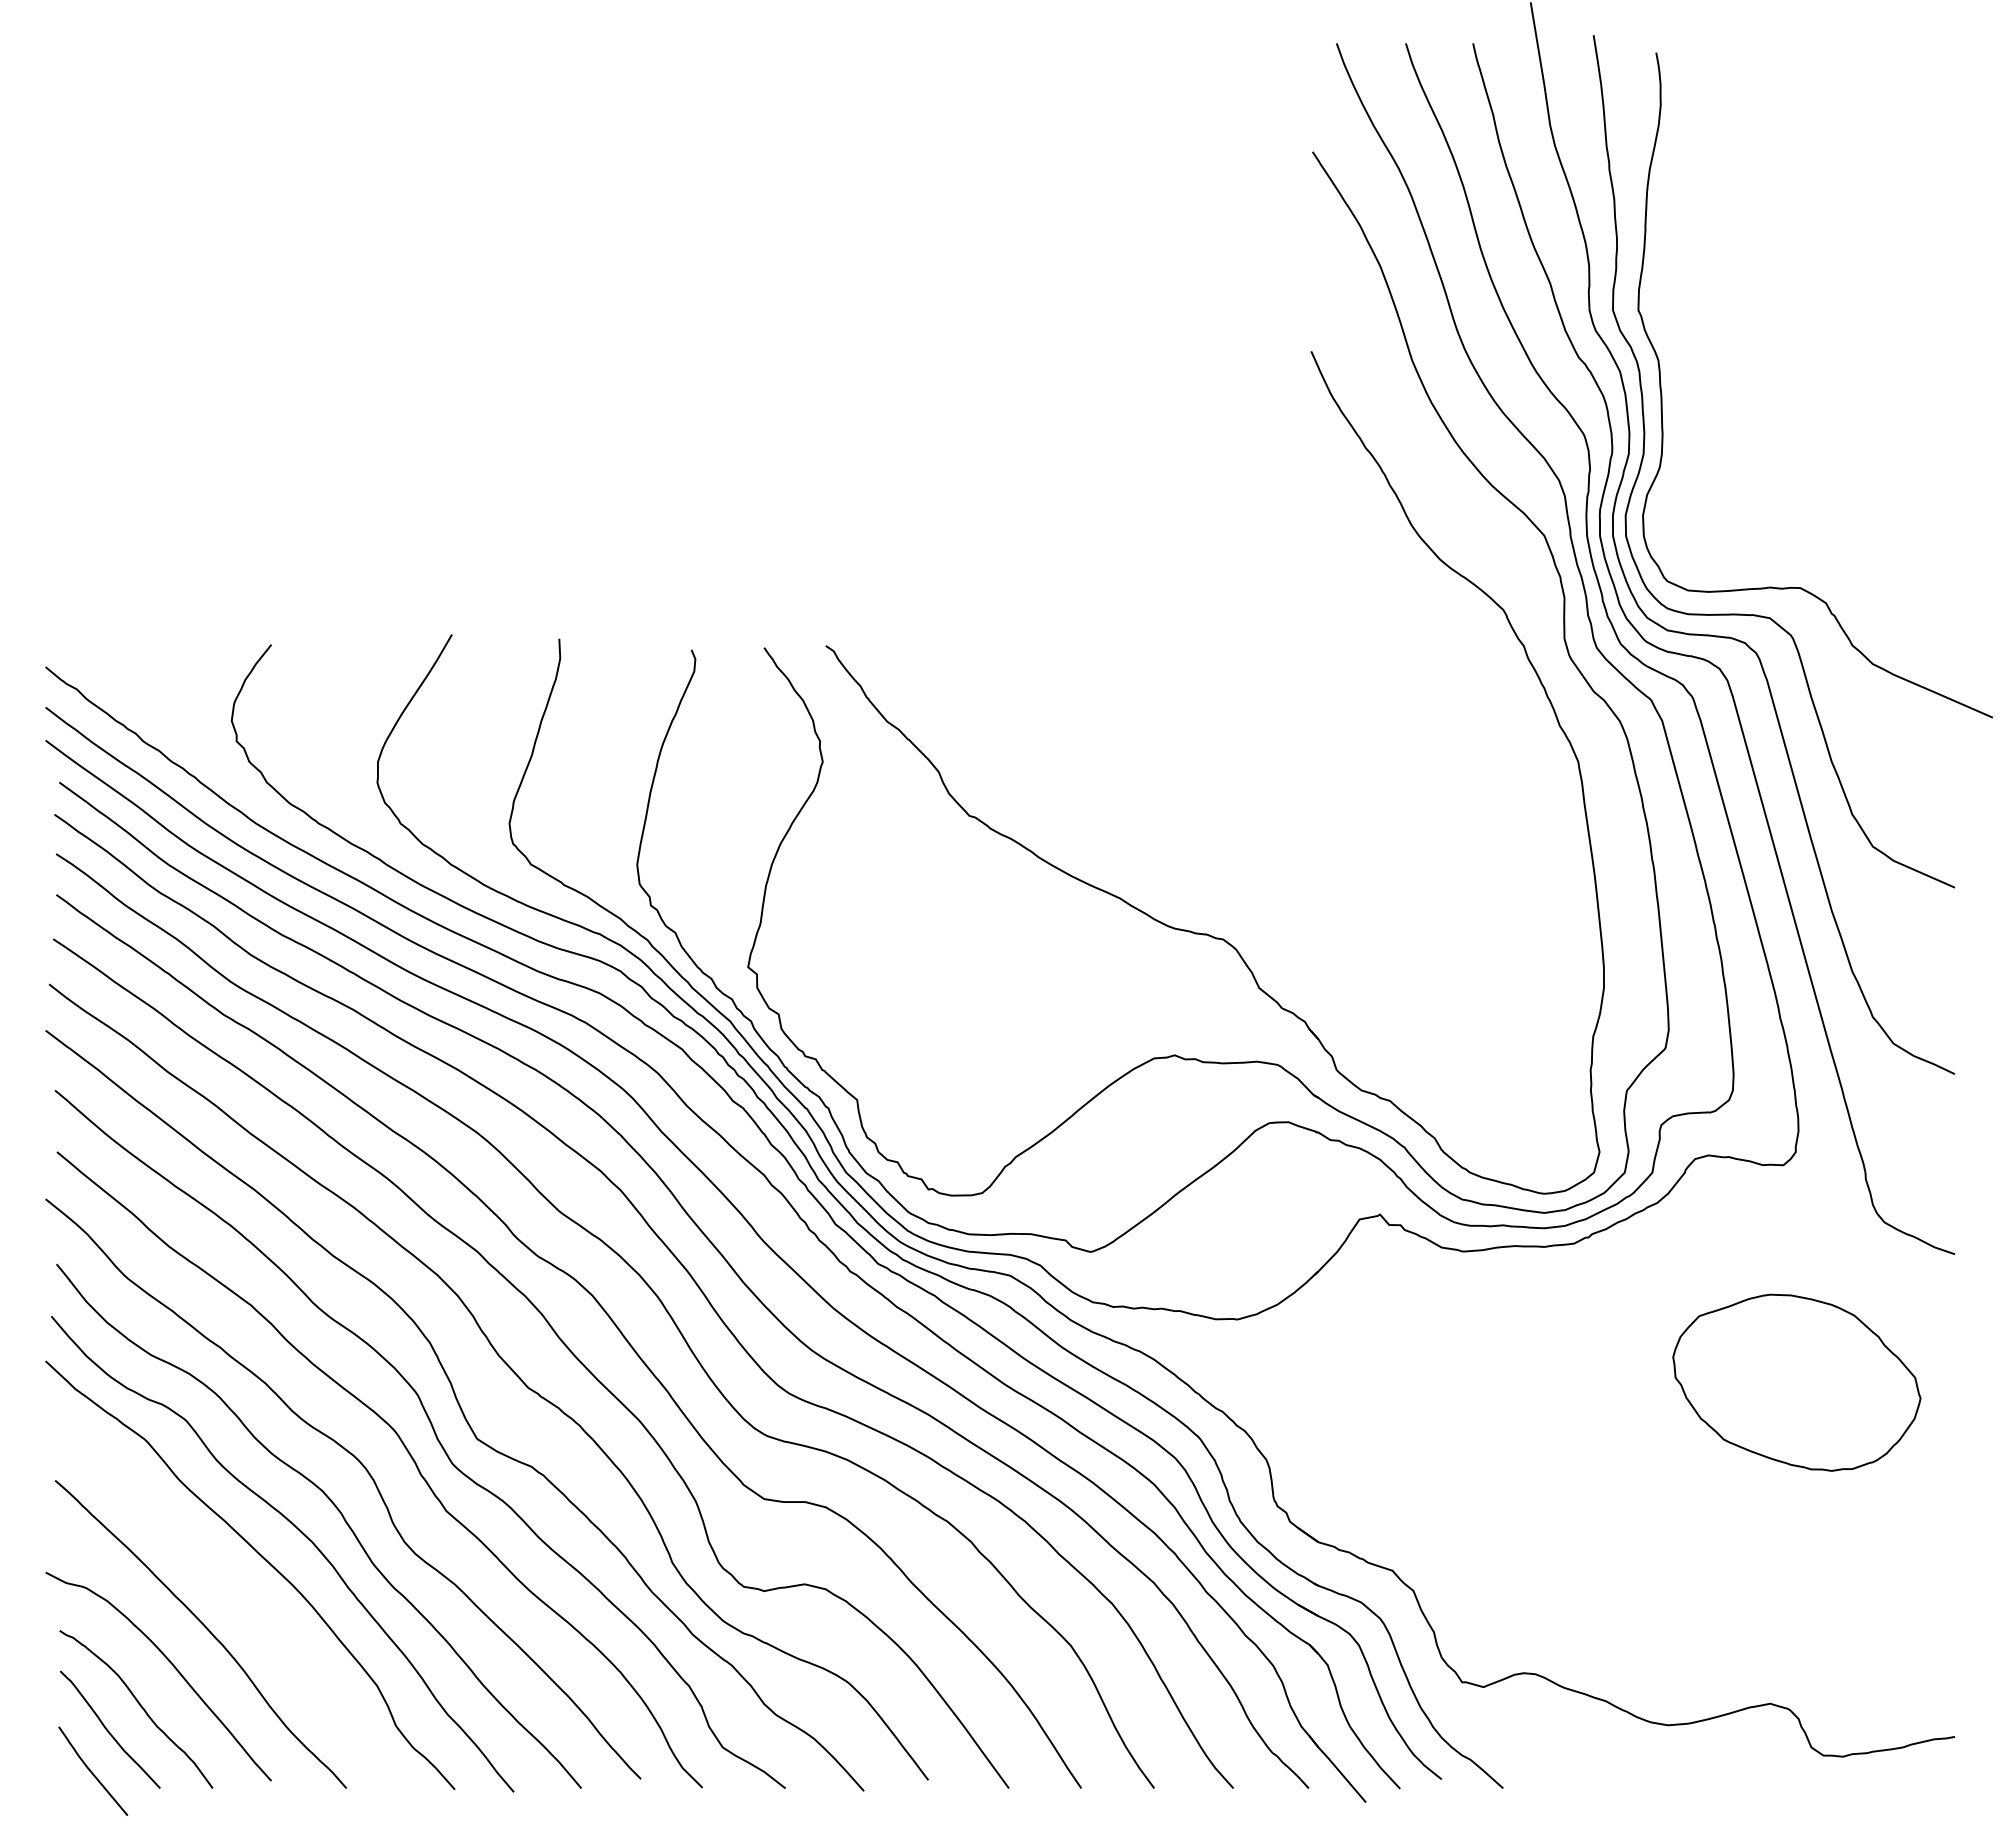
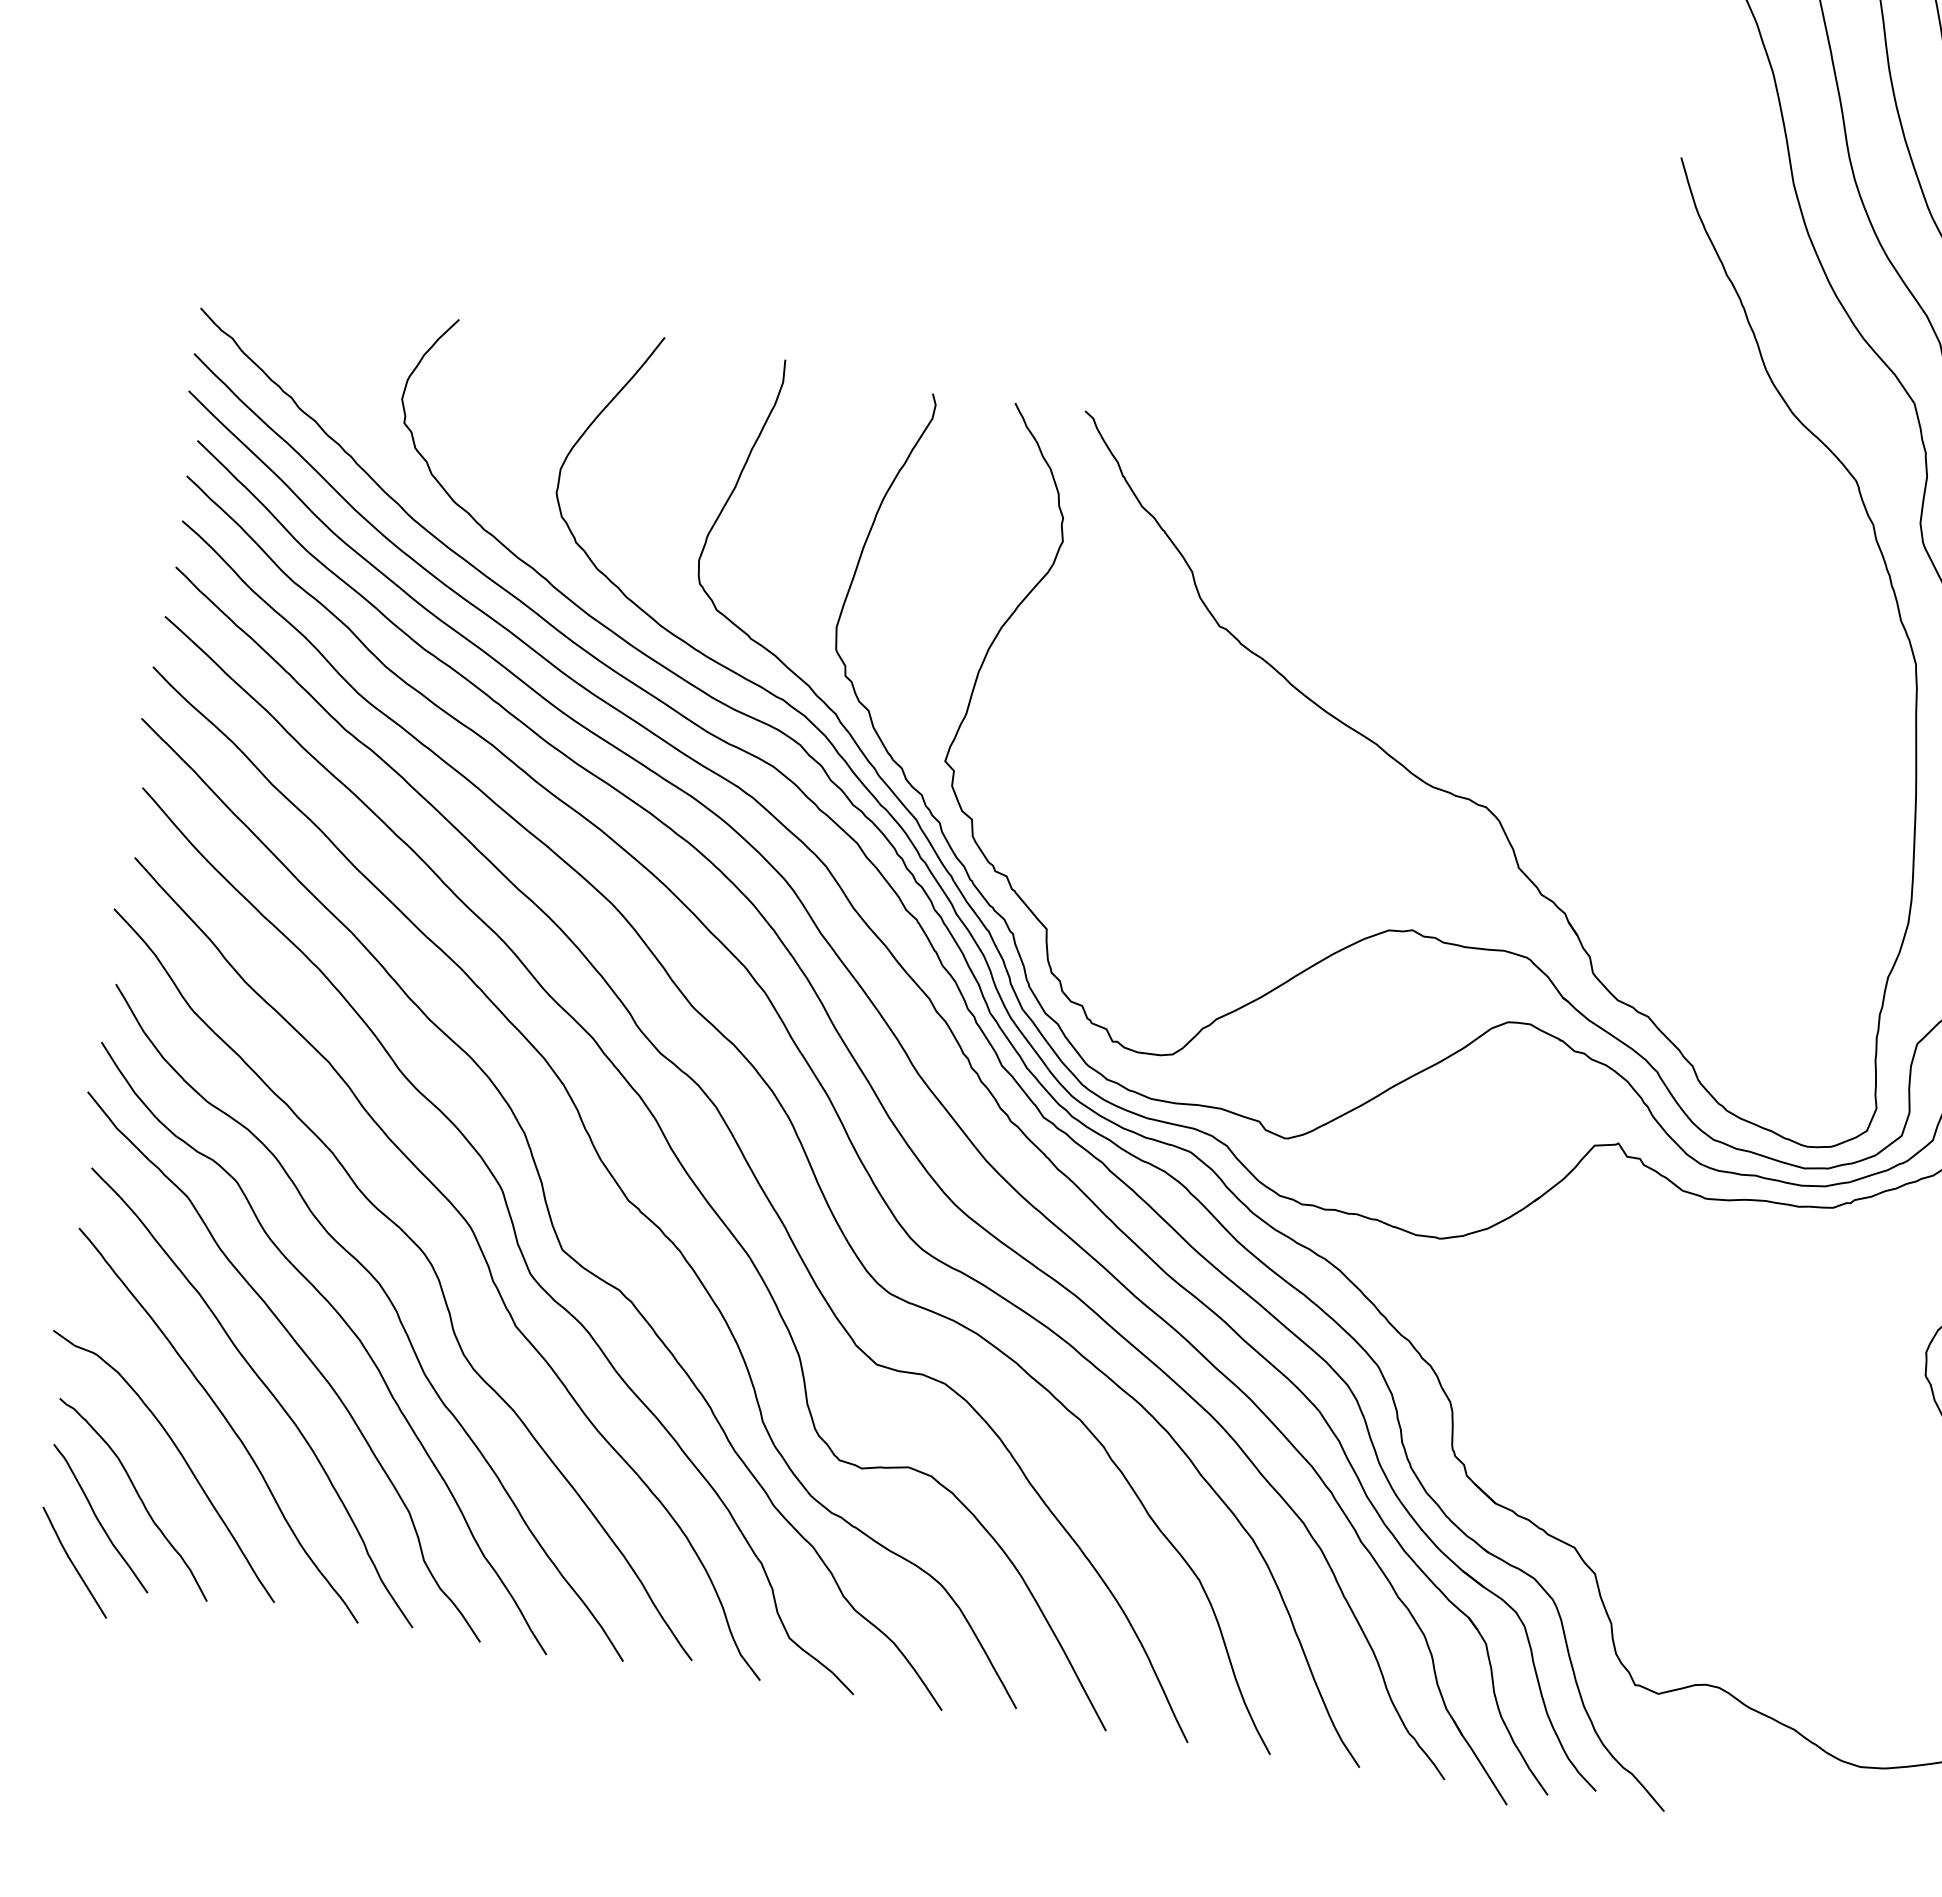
curve: (236, 1595) -> (265, 1387), added

